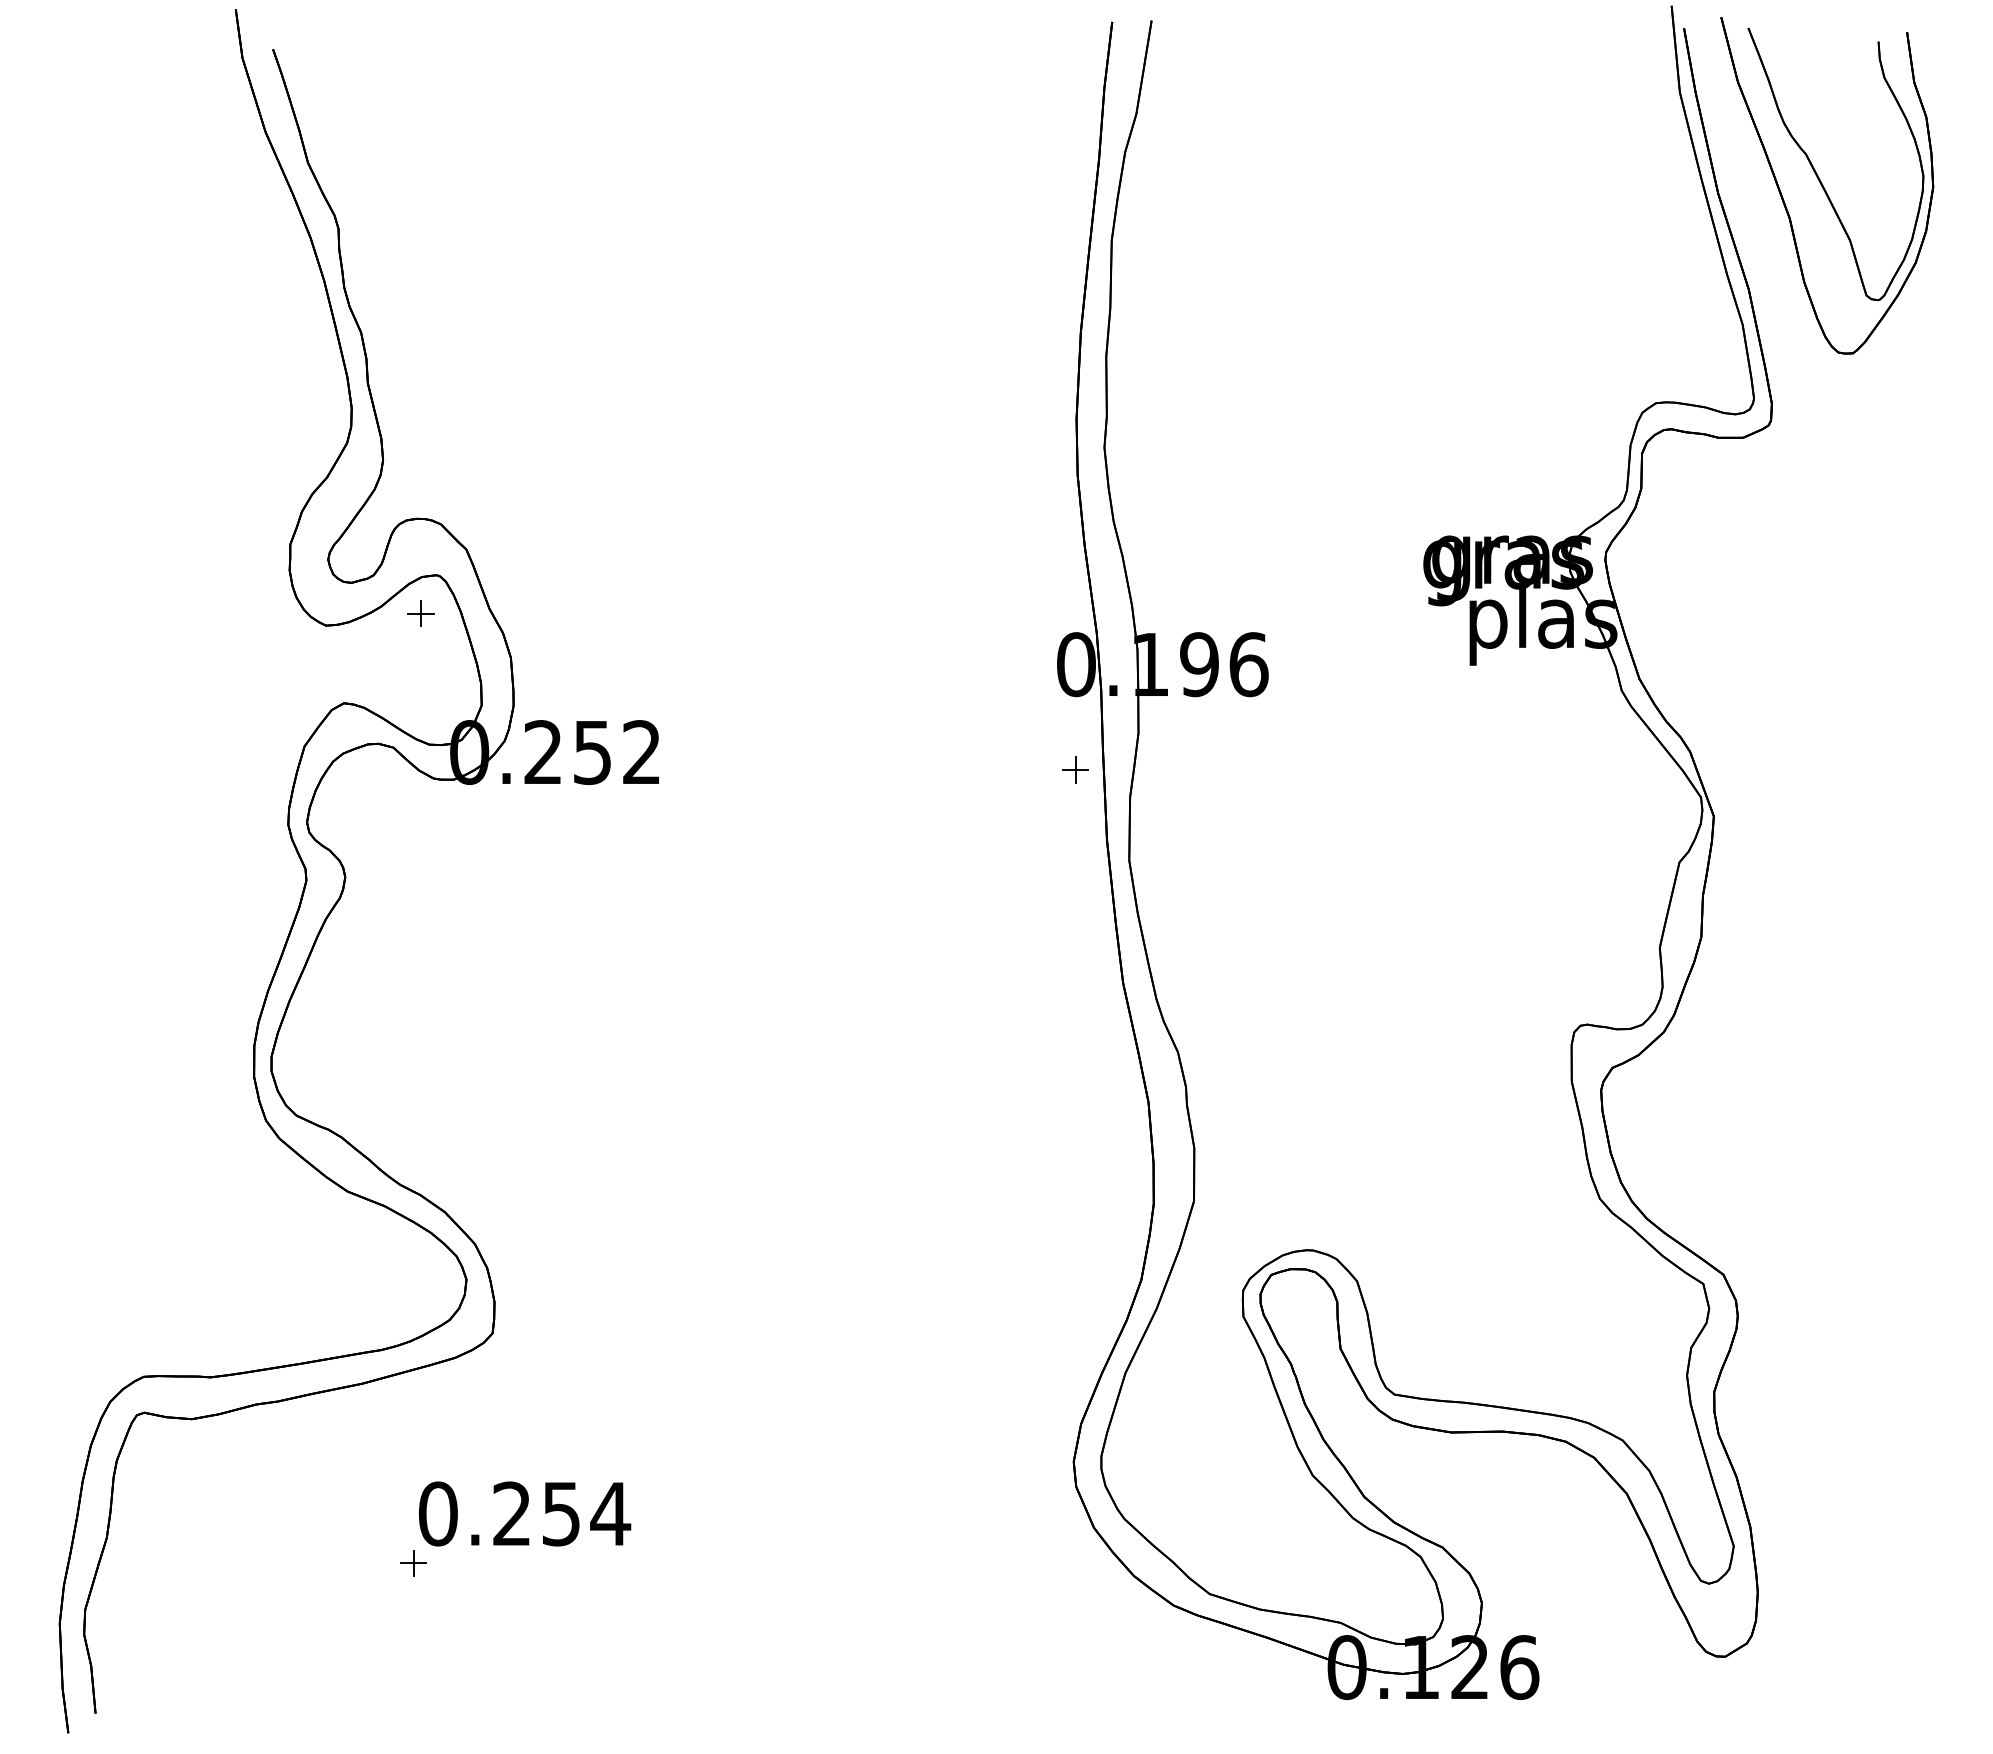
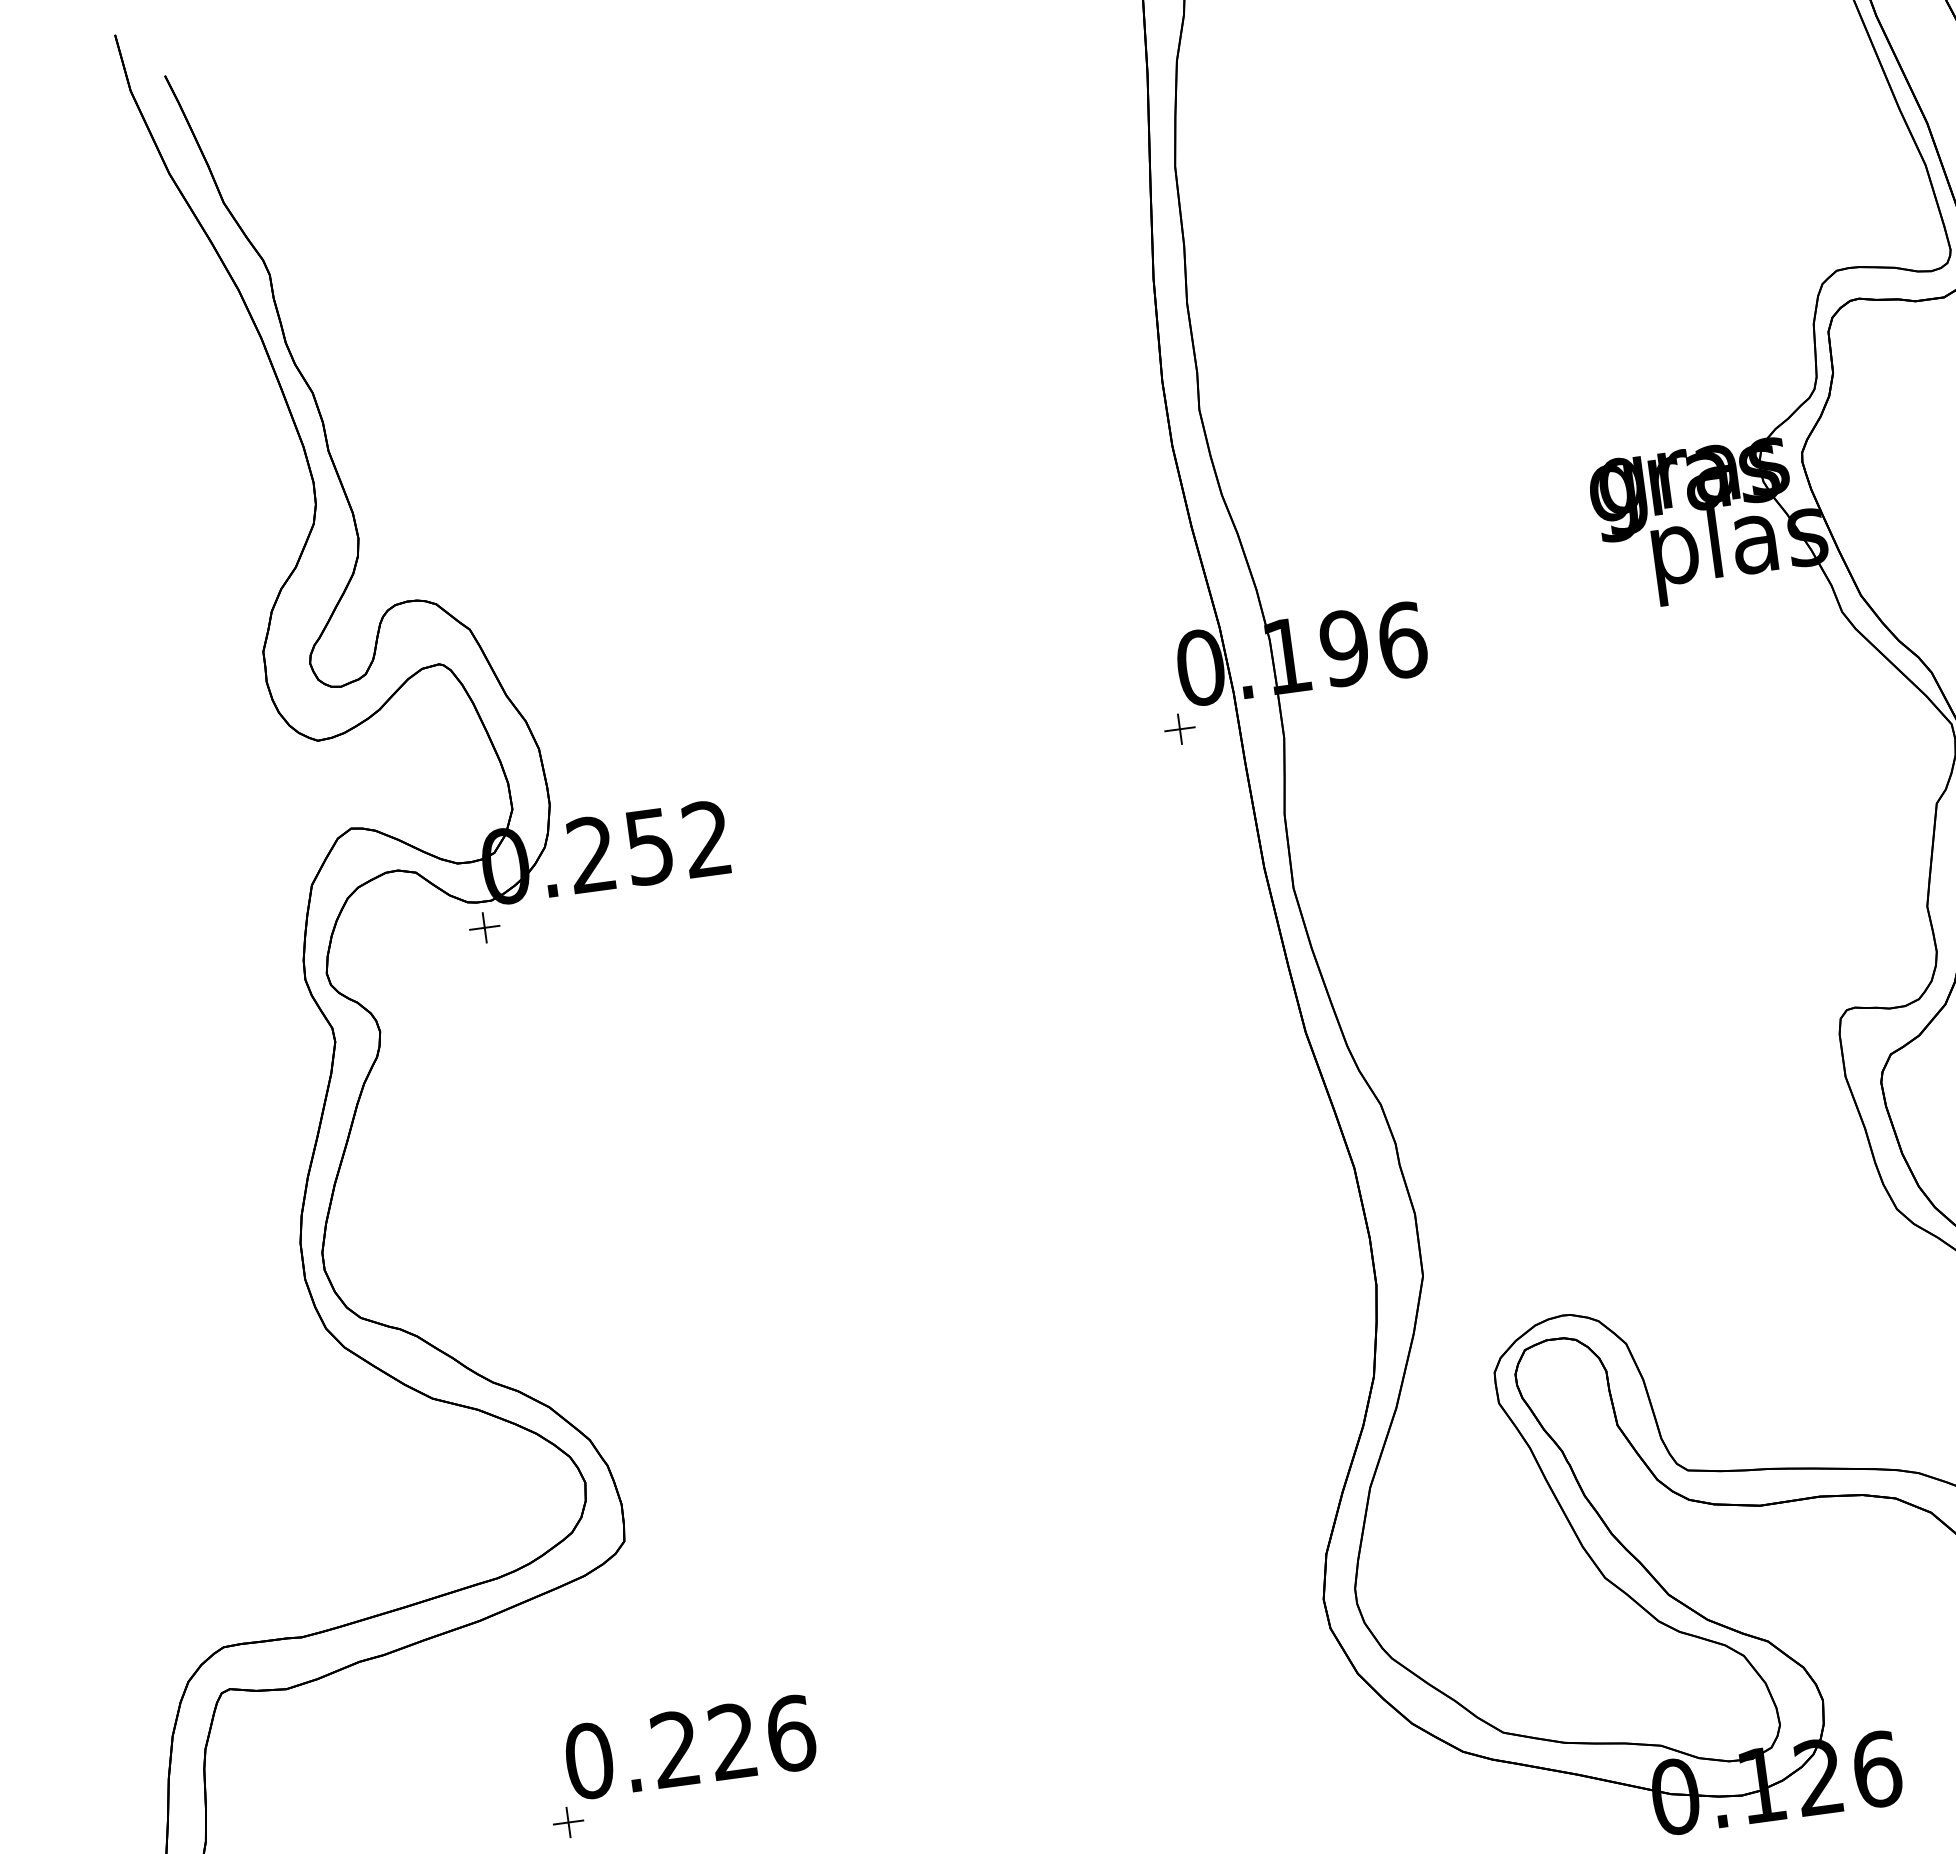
part: (420, 613) -> (484, 927), moved
part: (1075, 769) -> (1179, 728), moved
text: (586, 1513) -> (762, 1737), 0.254 -> 0.226

